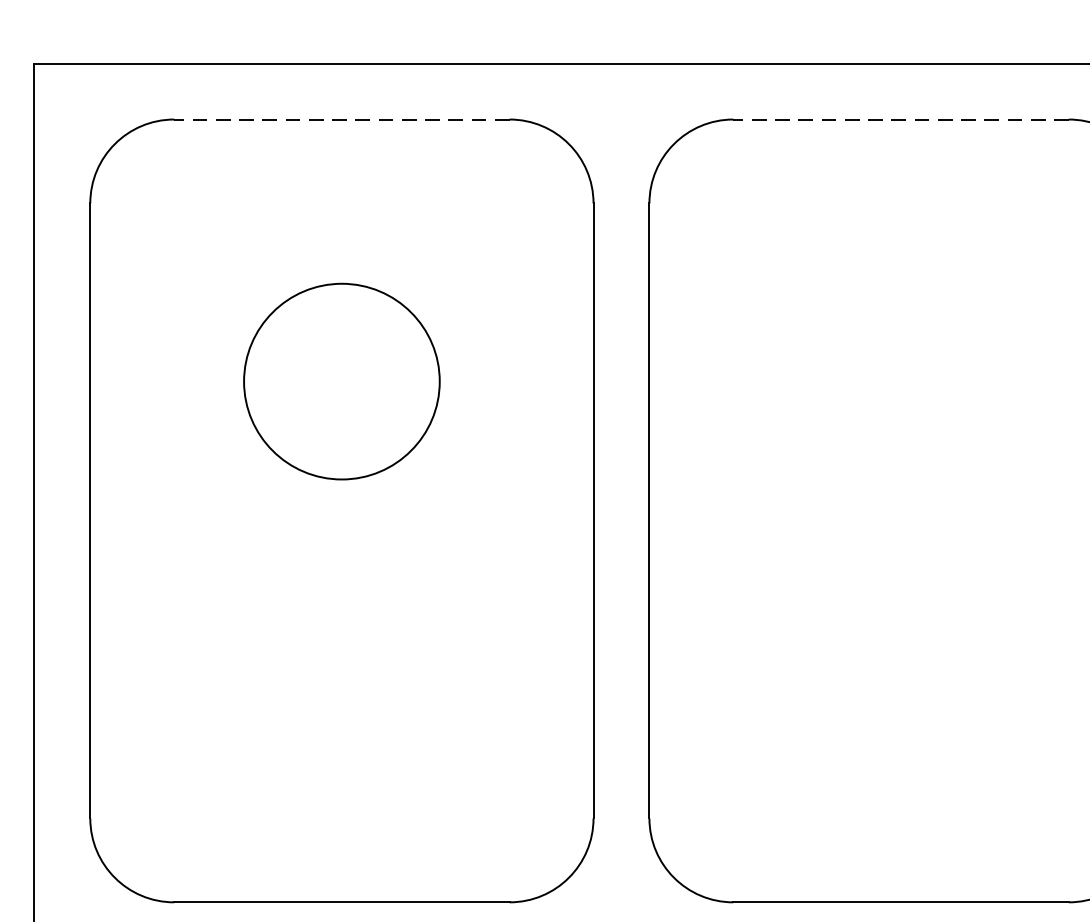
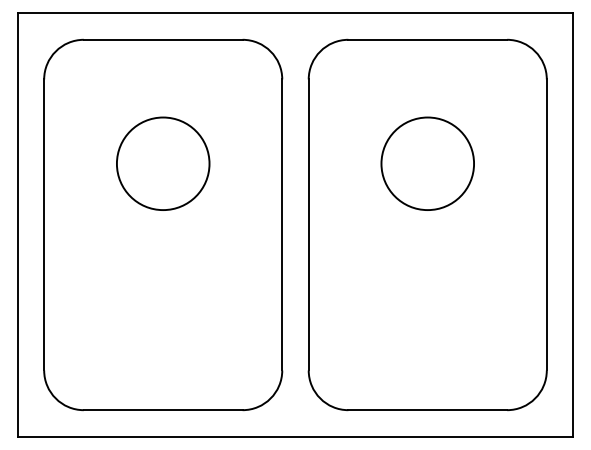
line: (340, 118) -> (162, 39), dashed -> solid
line: (900, 118) -> (427, 39), dashed -> solid
circle: (900, 380) -> (427, 163), added

